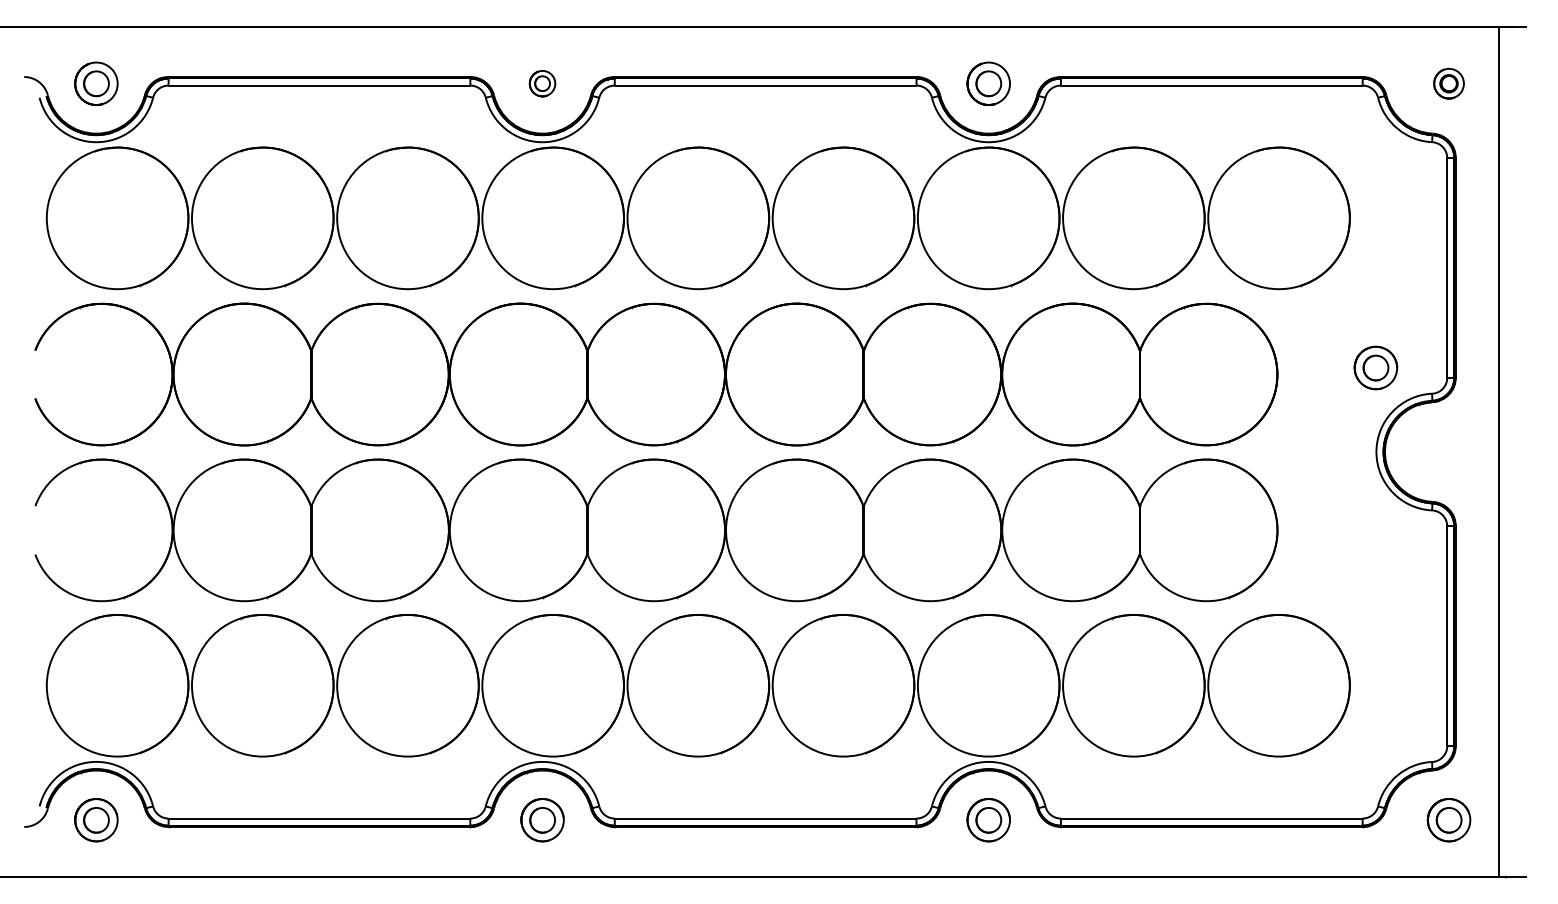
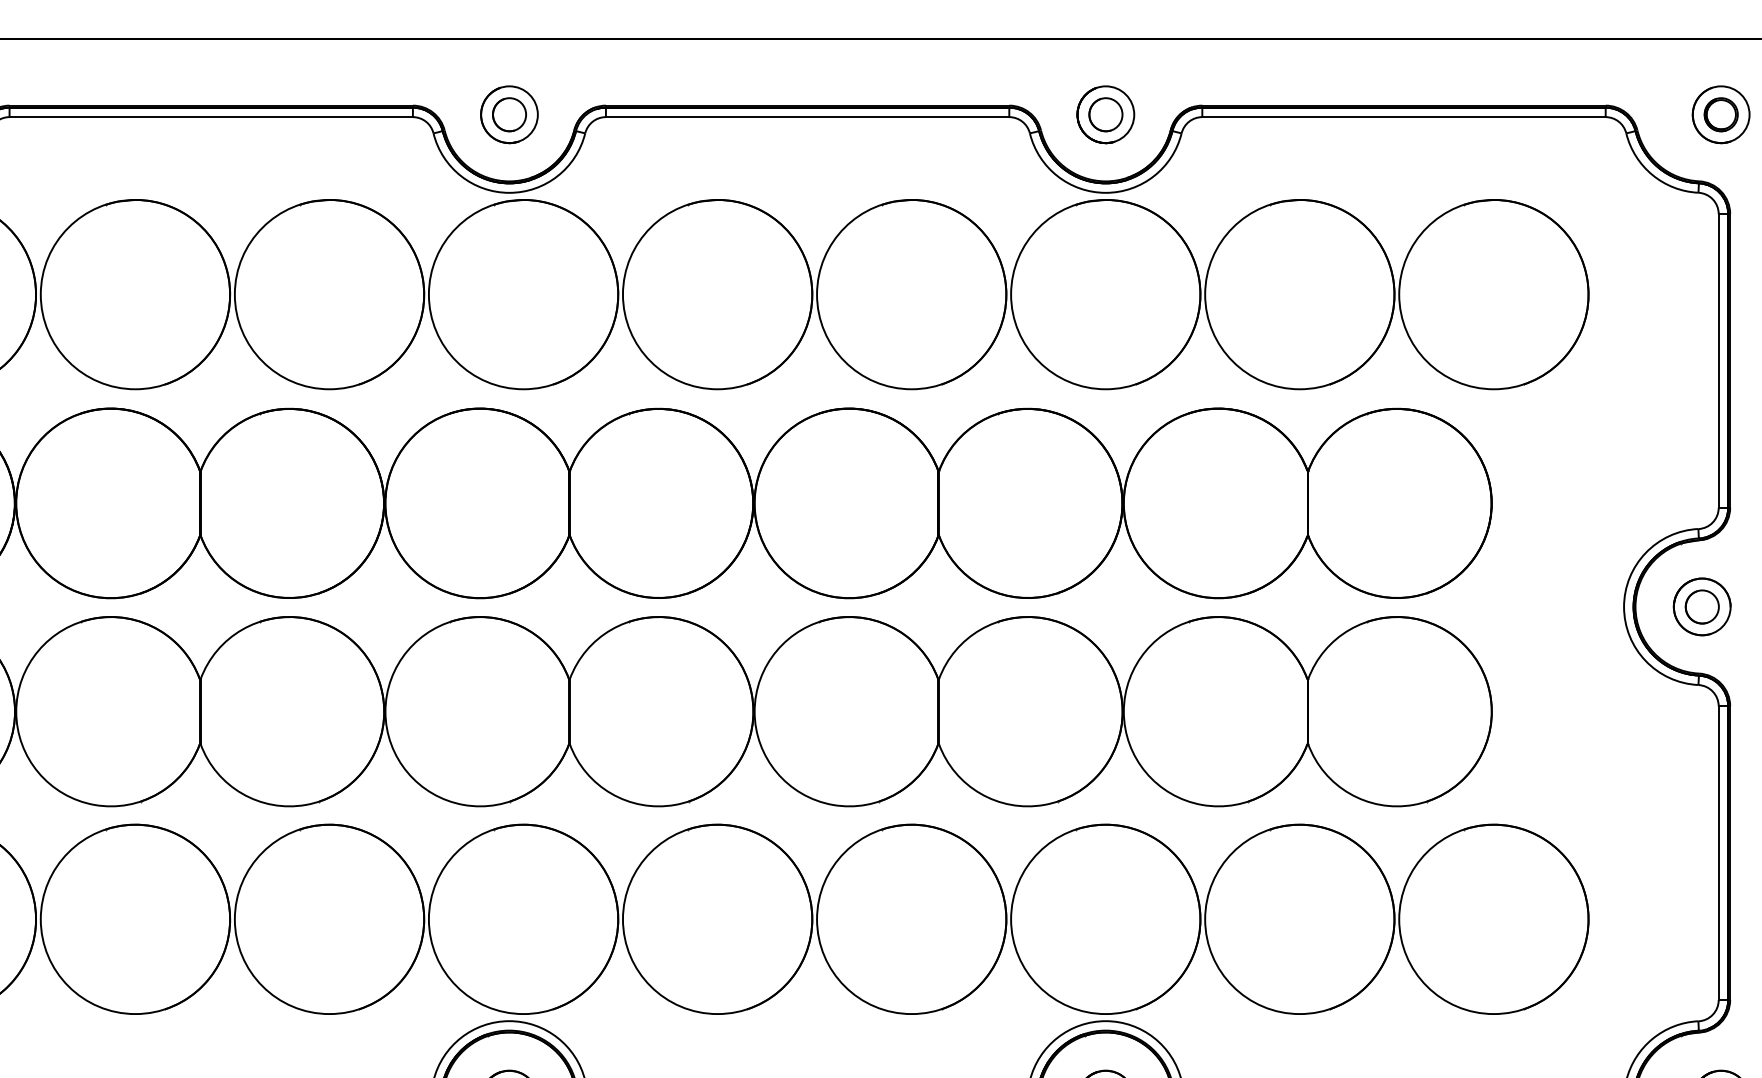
part: (542, 83) -> (509, 114), size x1.67
part: (1448, 83) -> (1720, 114), size x1.43
part: (1375, 367) -> (1701, 606), moved

